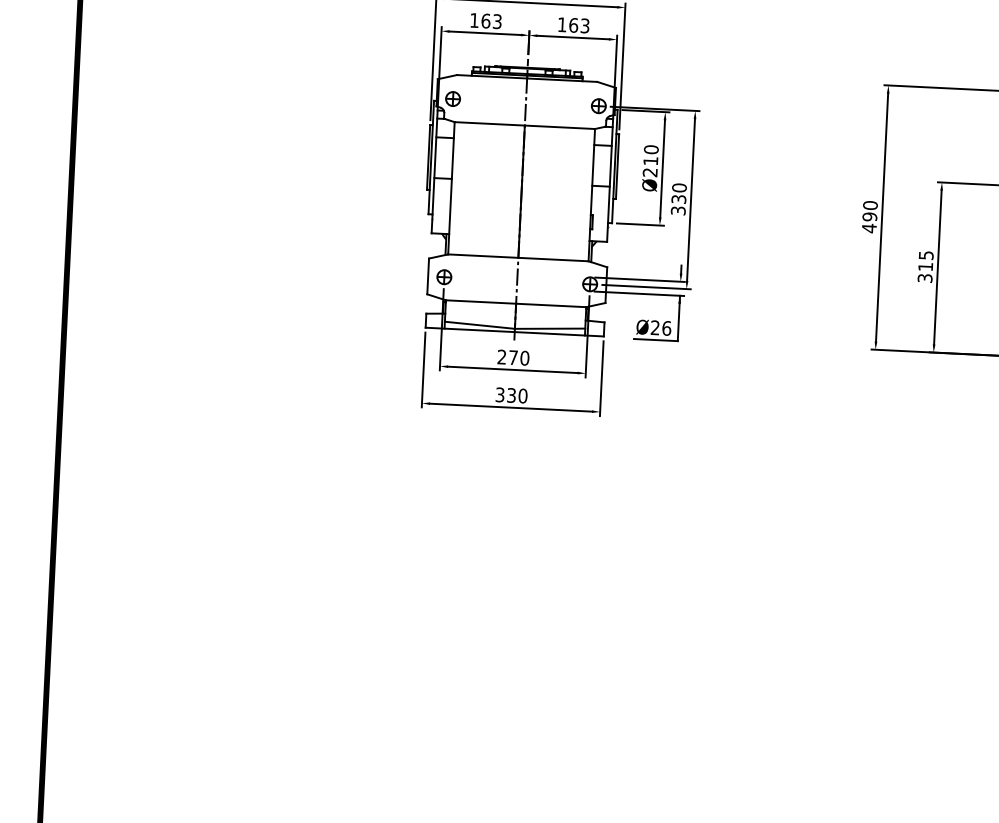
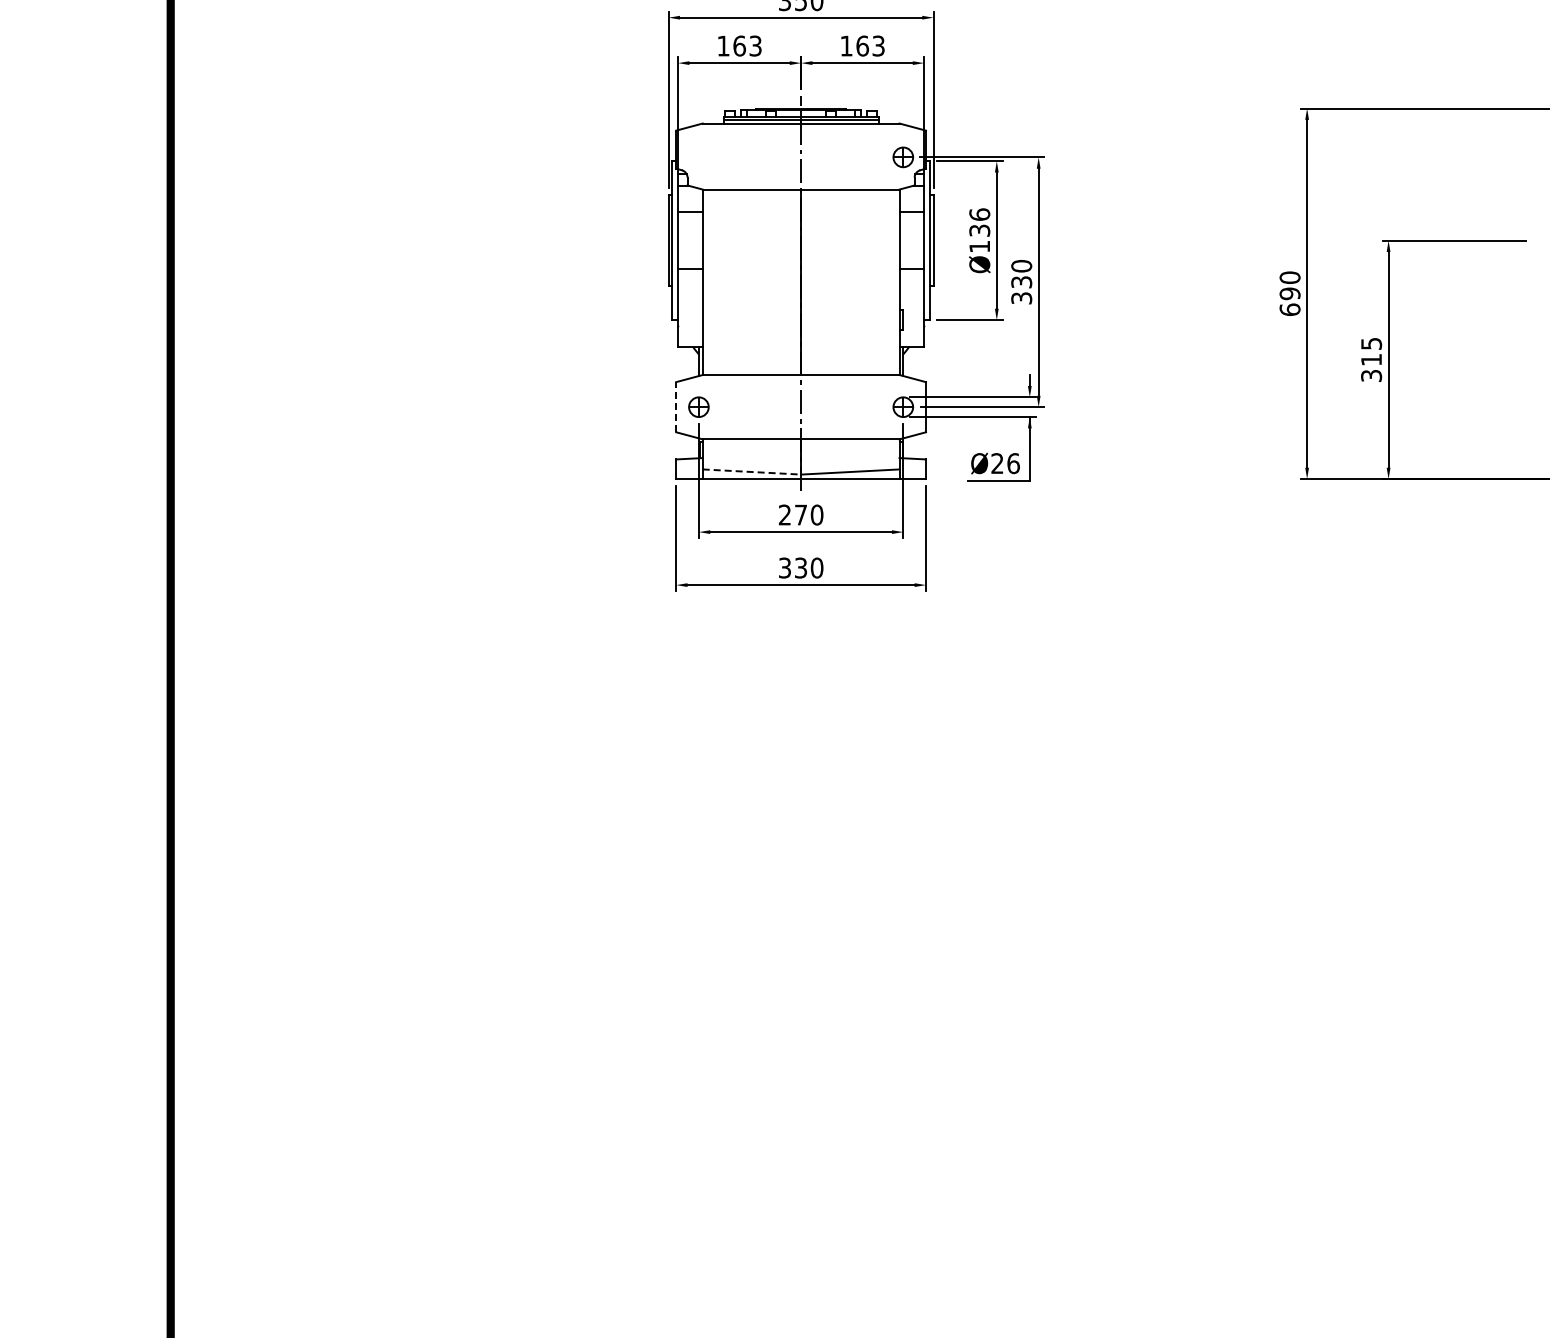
part: (452, 99) -> (698, 157), removed
text: (650, 161) -> (979, 230), Ø210 -> Ø136
text: (868, 228) -> (1289, 309), 490 -> 690
line: (428, 275) -> (676, 406), solid -> dashed
line: (480, 325) -> (752, 472), solid -> dashed

